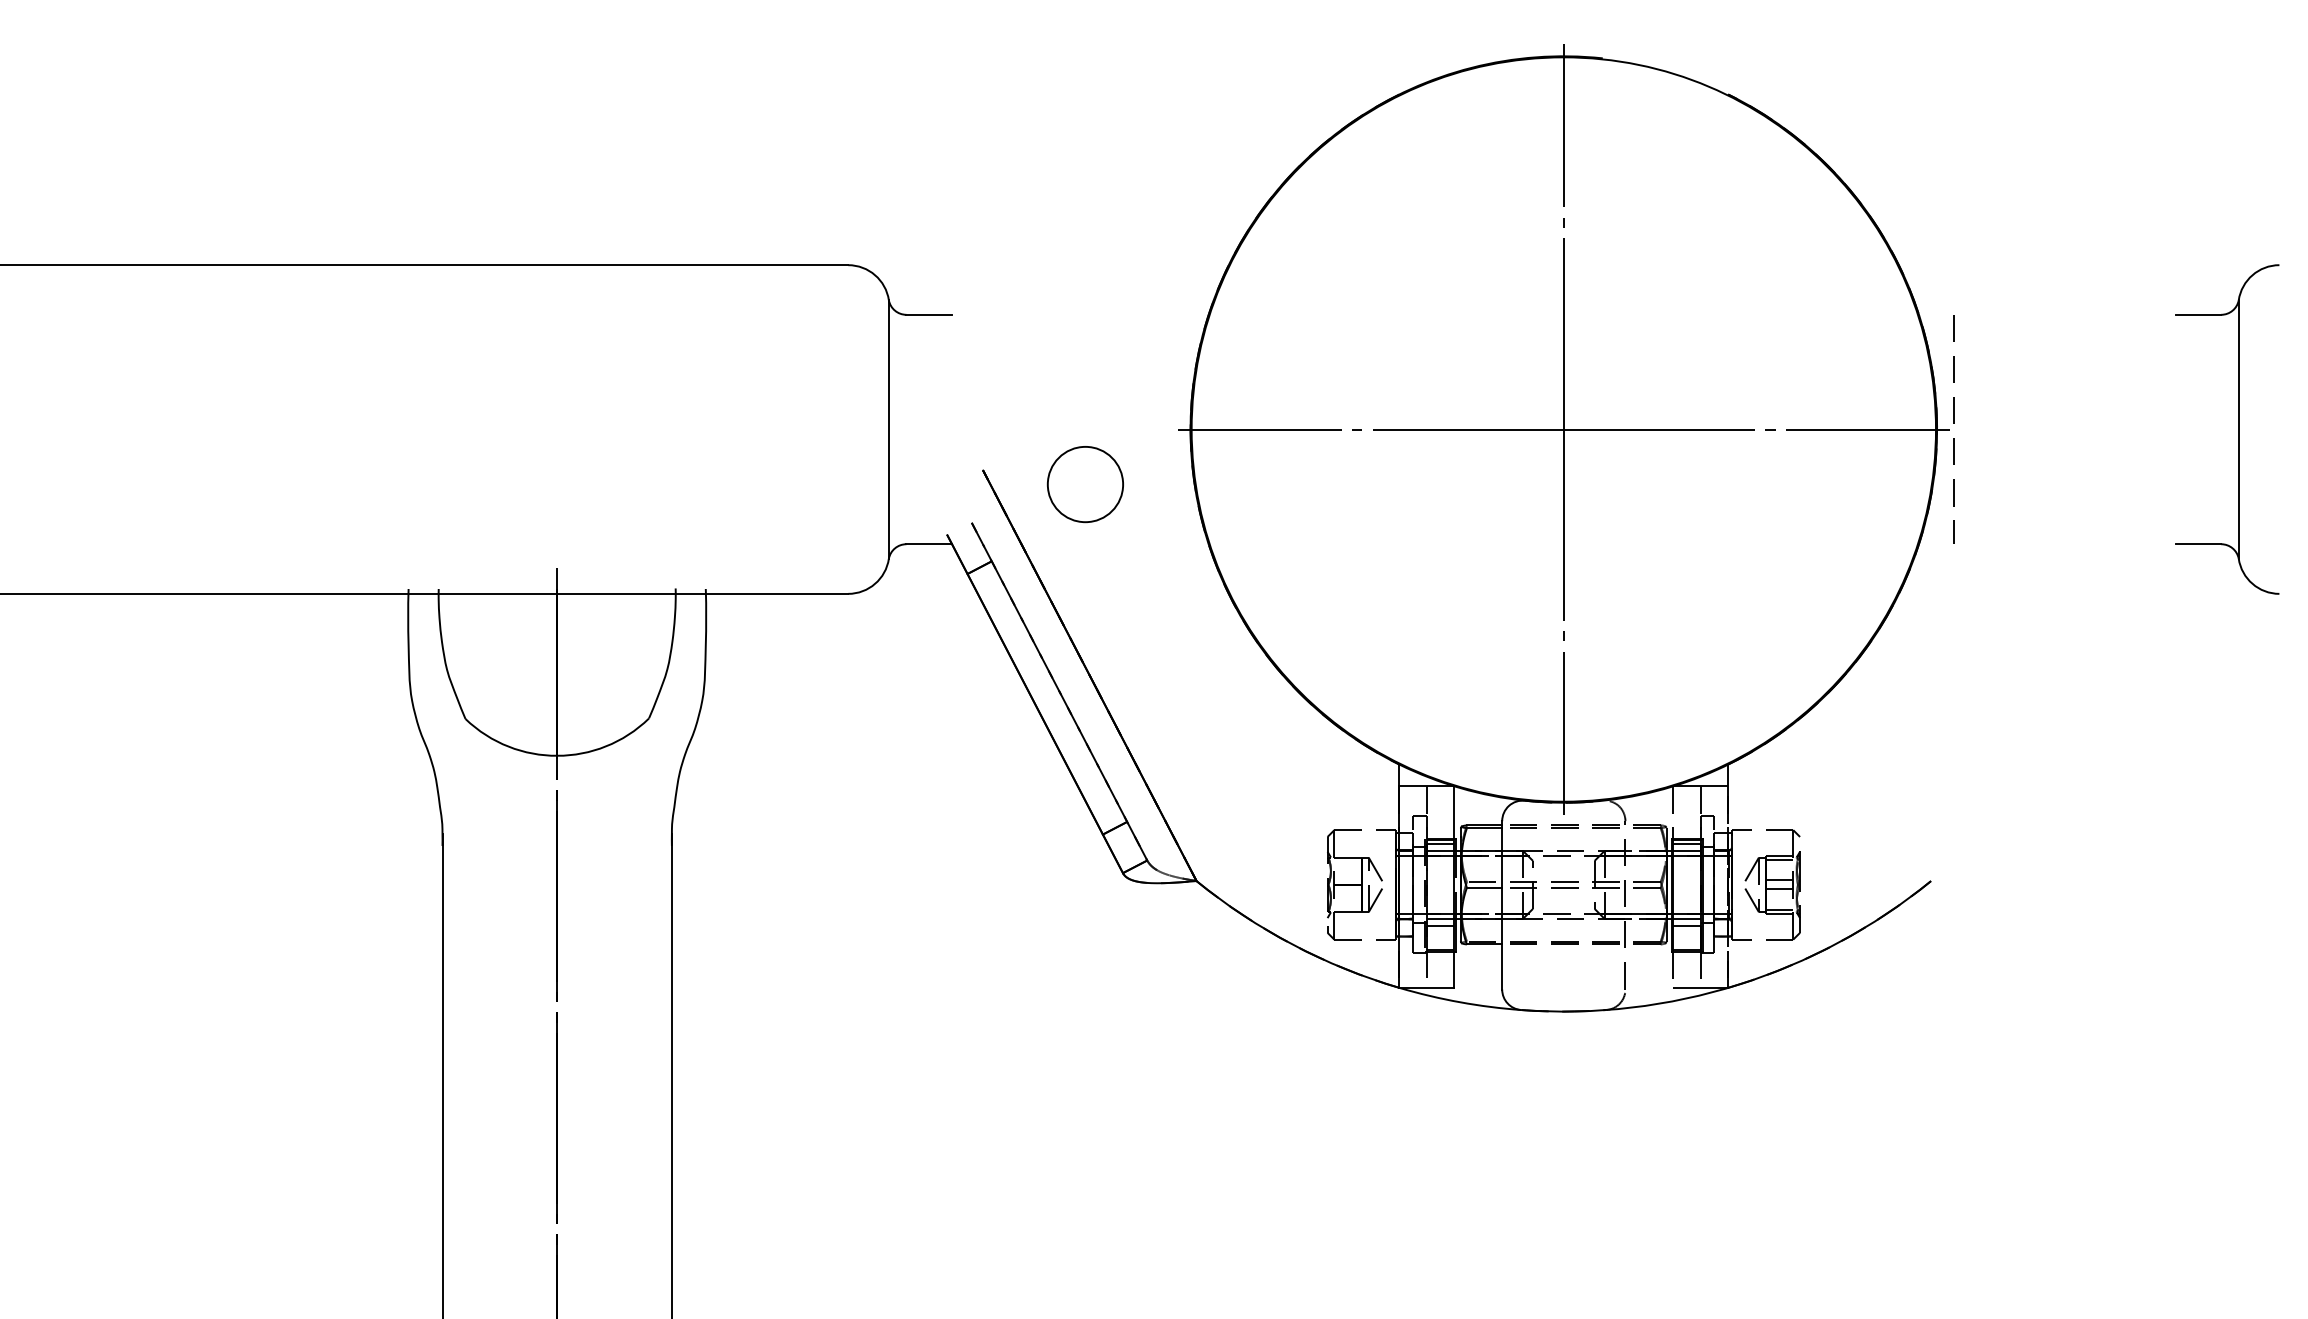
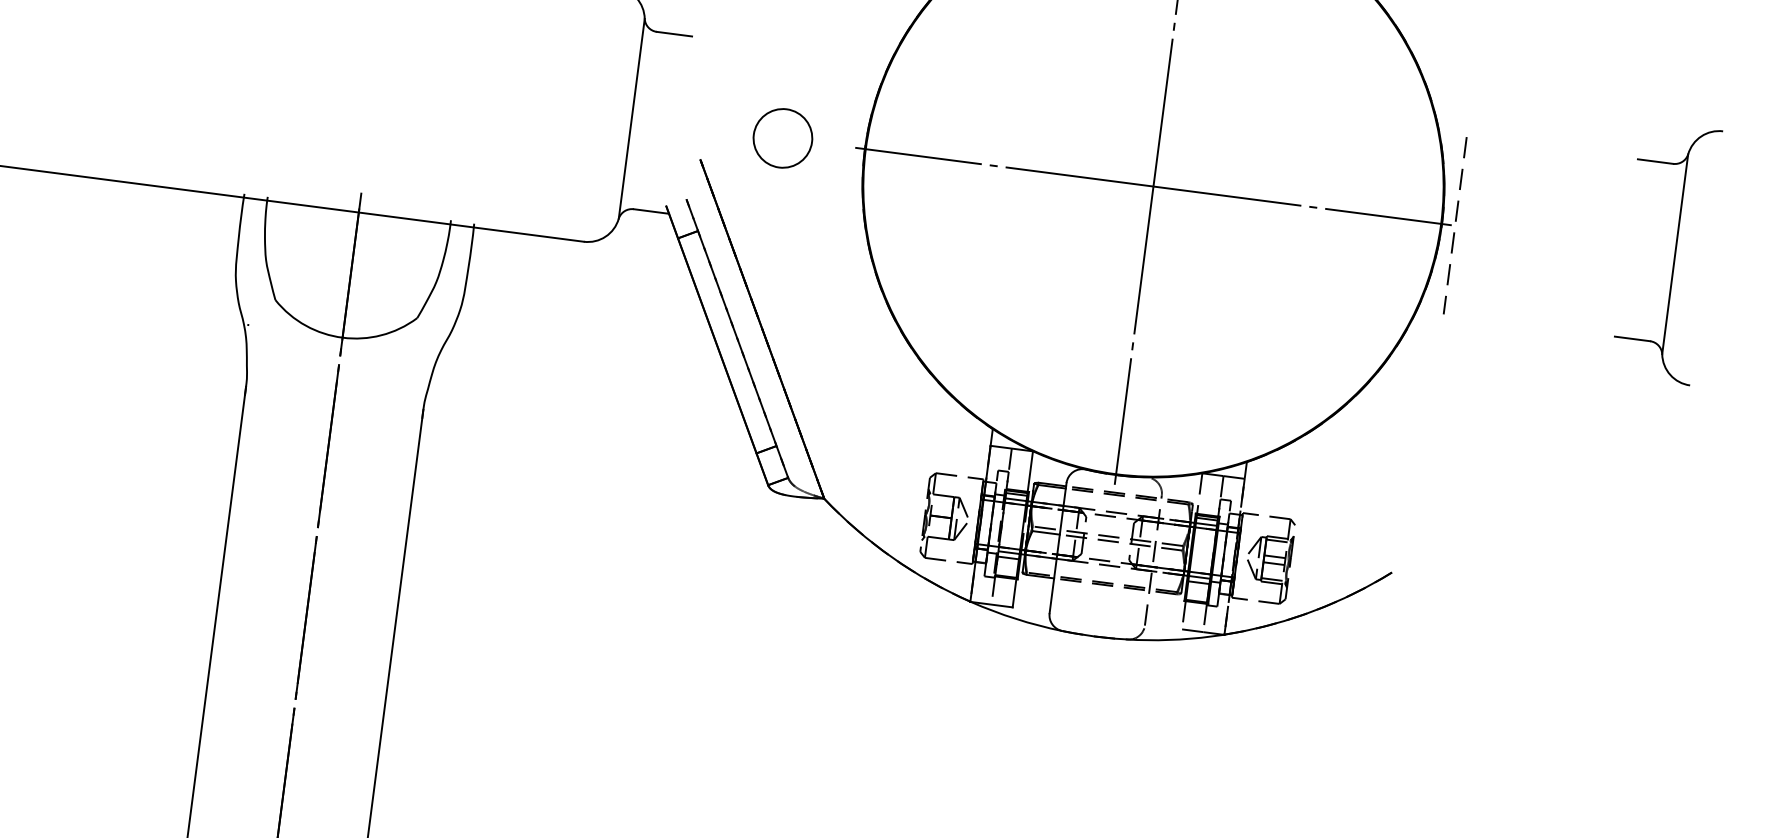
circle: (1084, 484) -> (782, 138), moved

